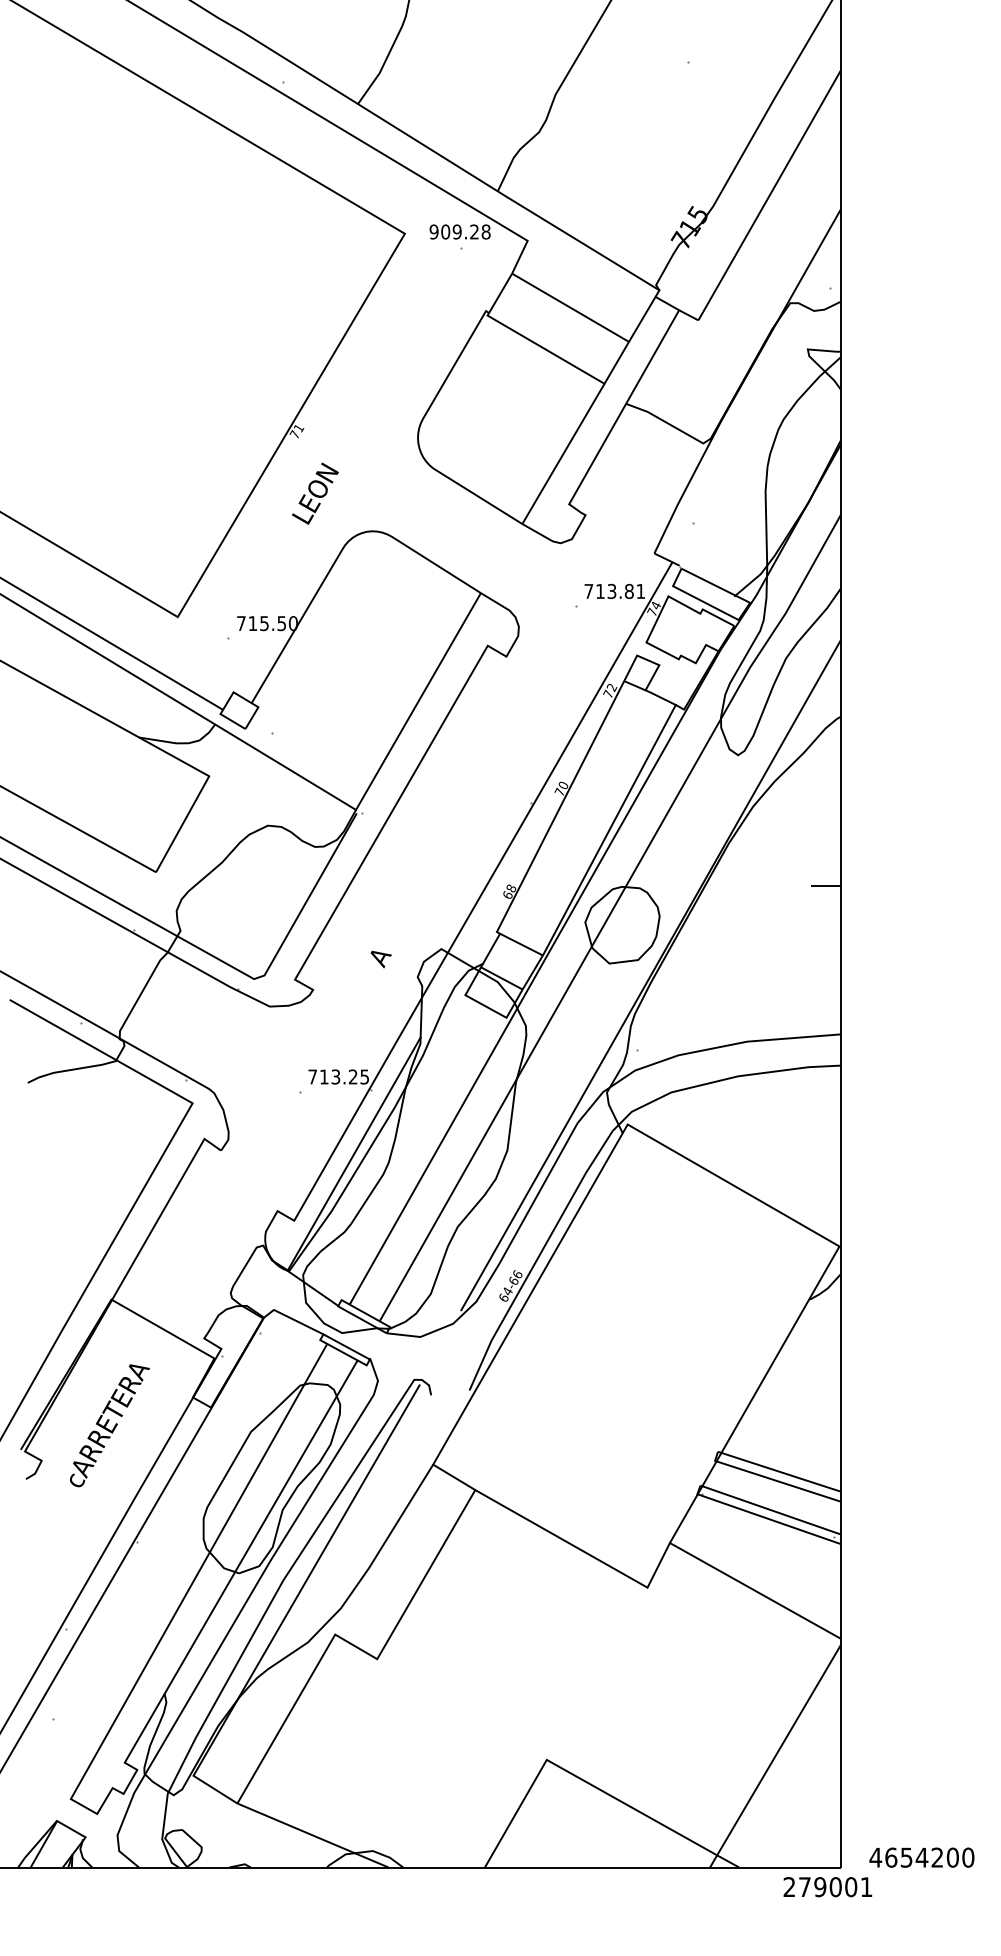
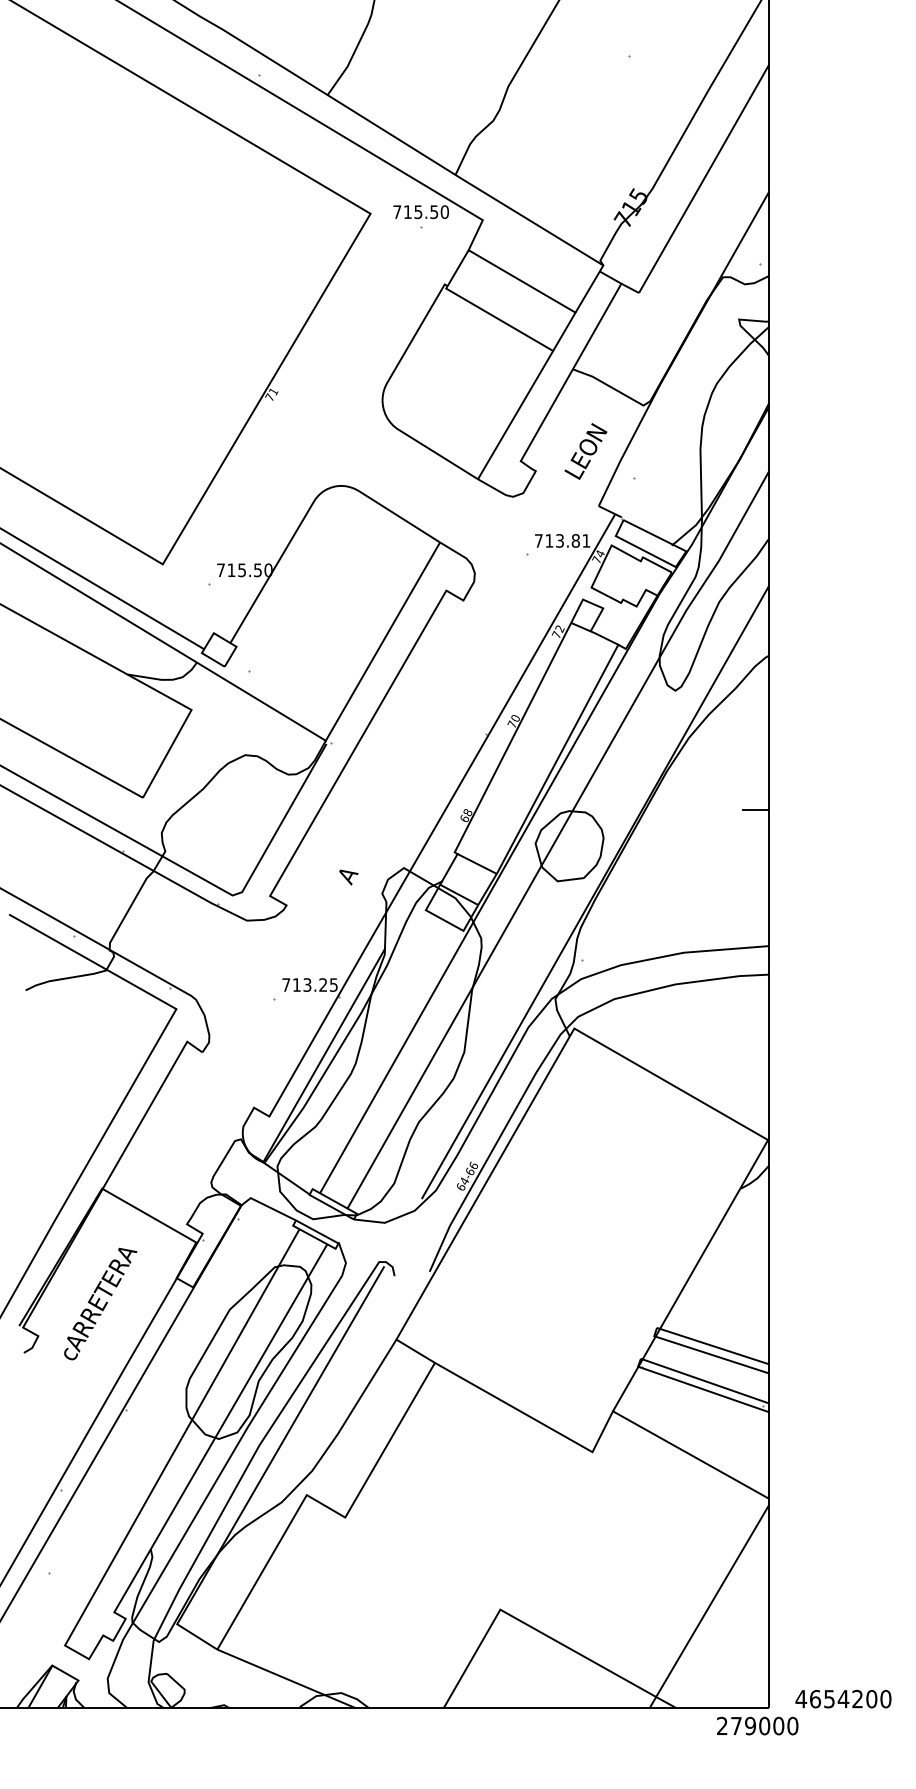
text: (459, 231) -> (420, 211), 909.28 -> 715.50
text: (315, 493) -> (586, 451), moved
text: (866, 1887) -> (792, 1726), 279001 -> 279000

